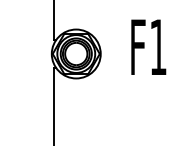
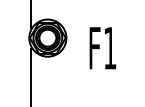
text: (148, 46) -> (102, 47), moved

